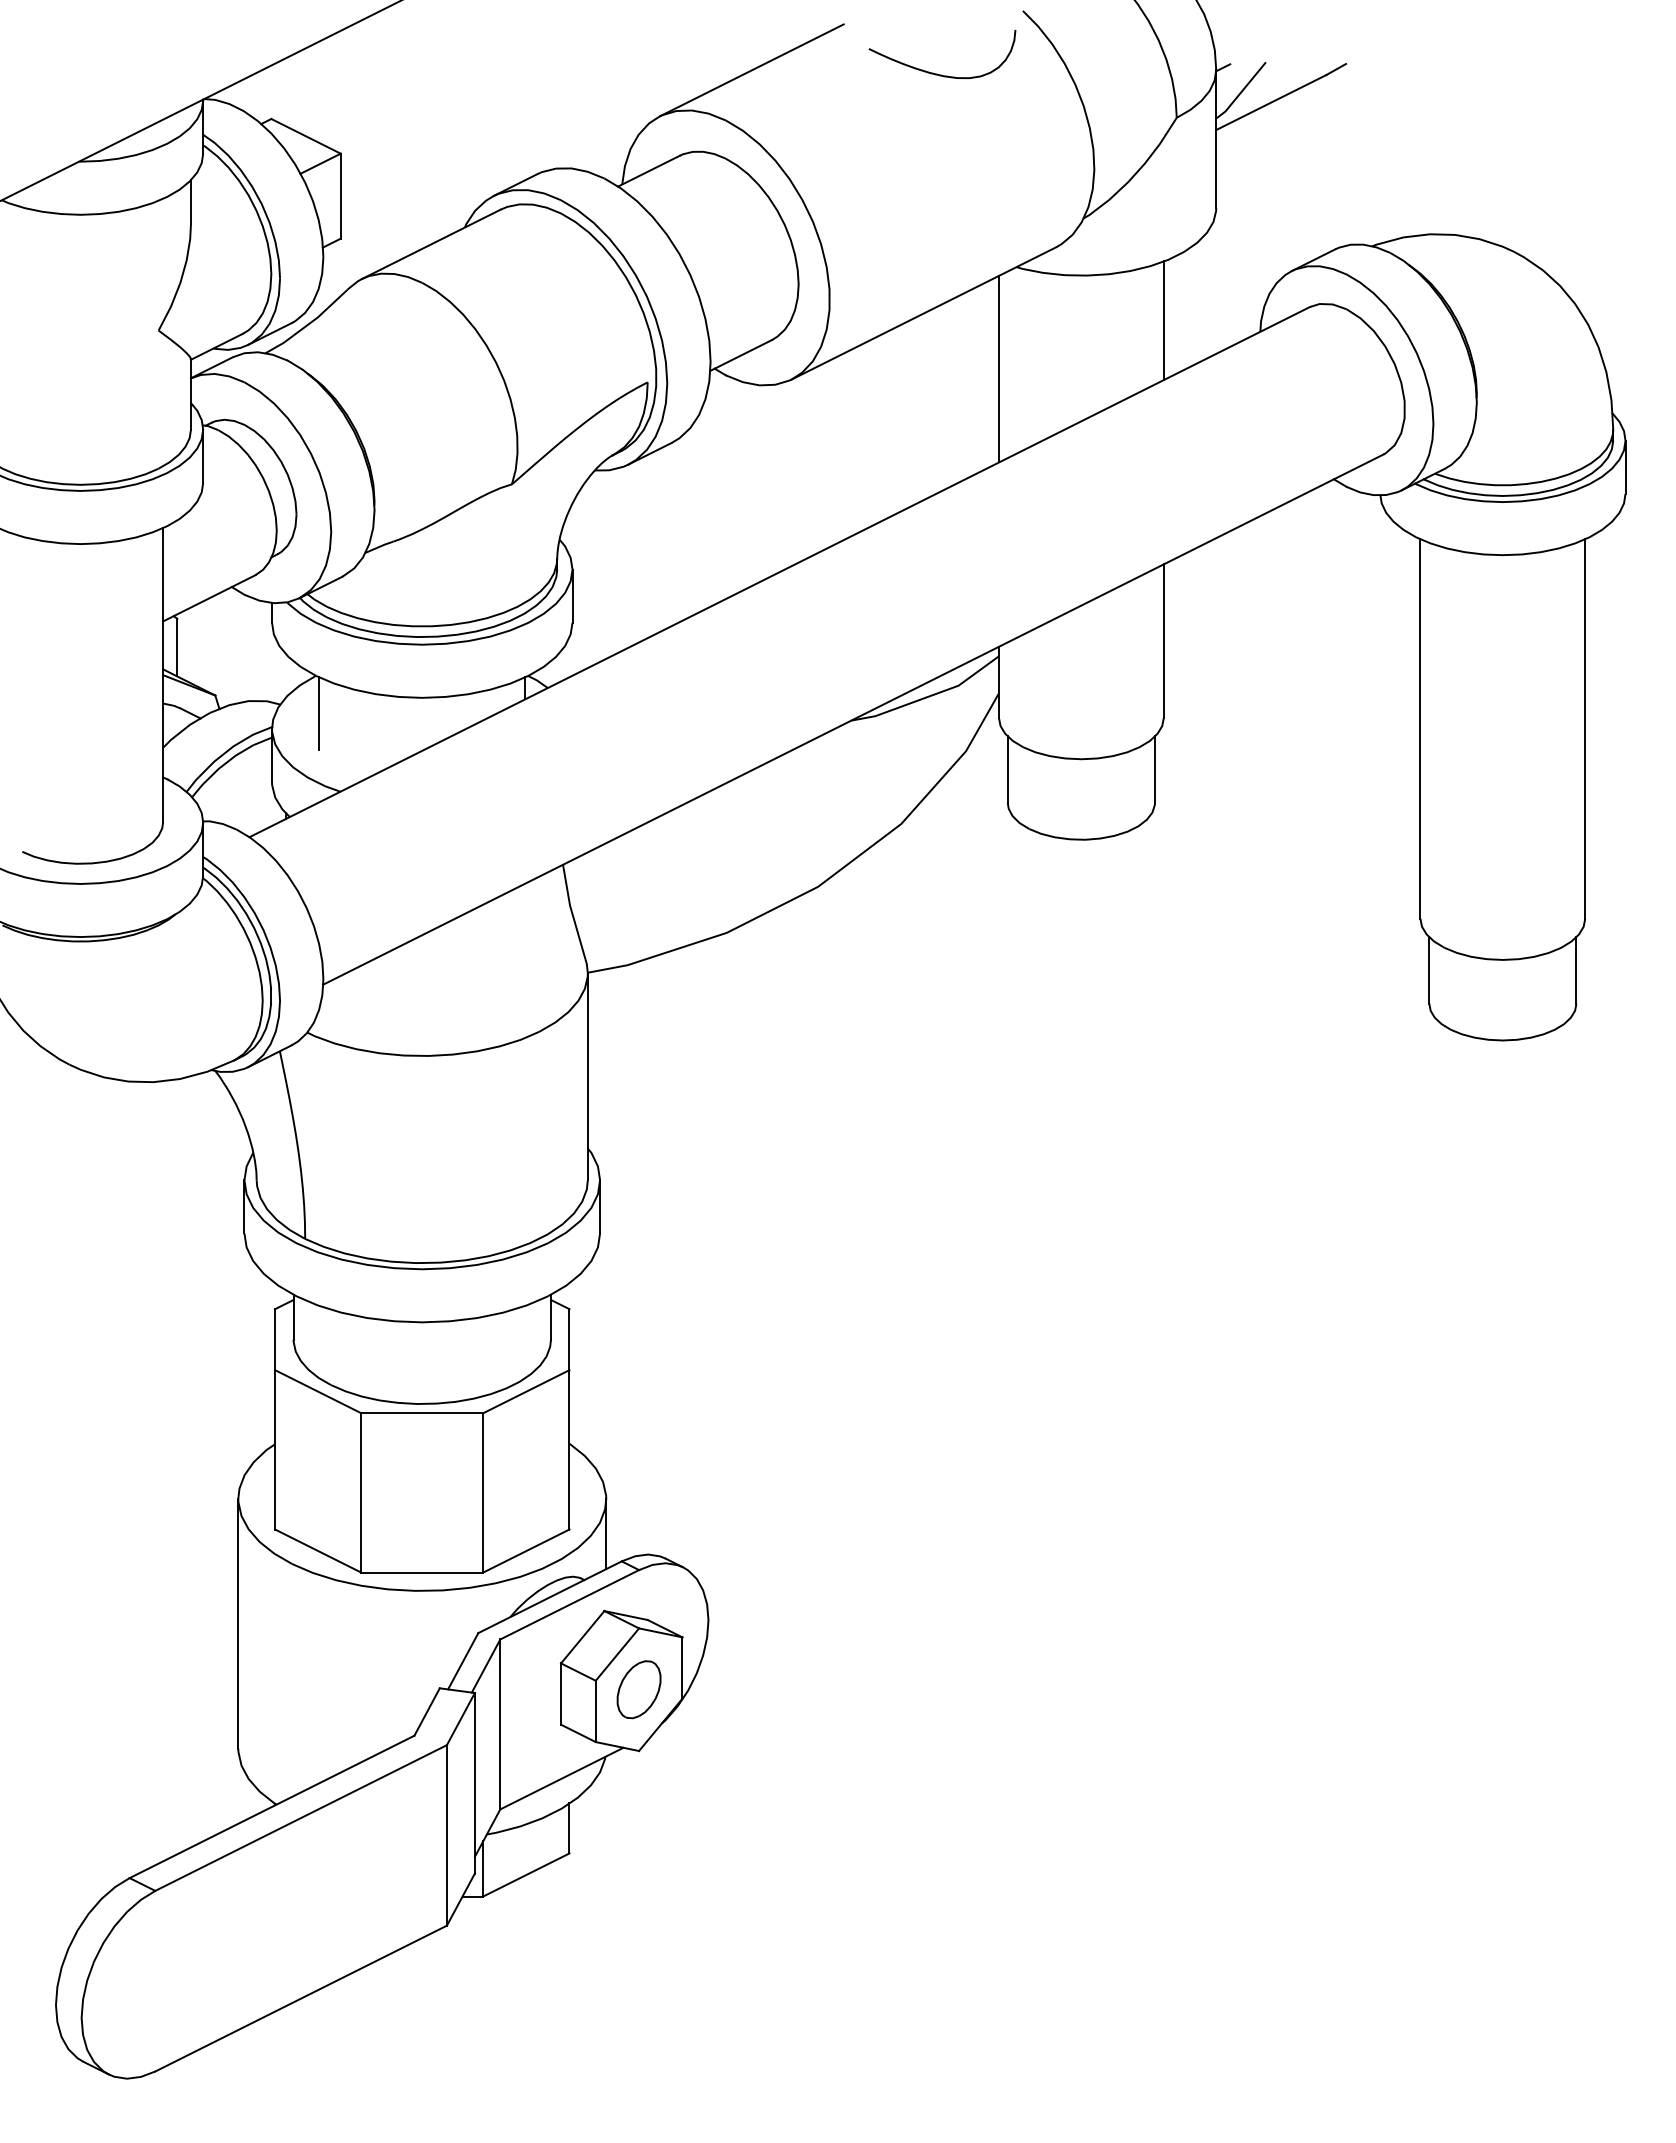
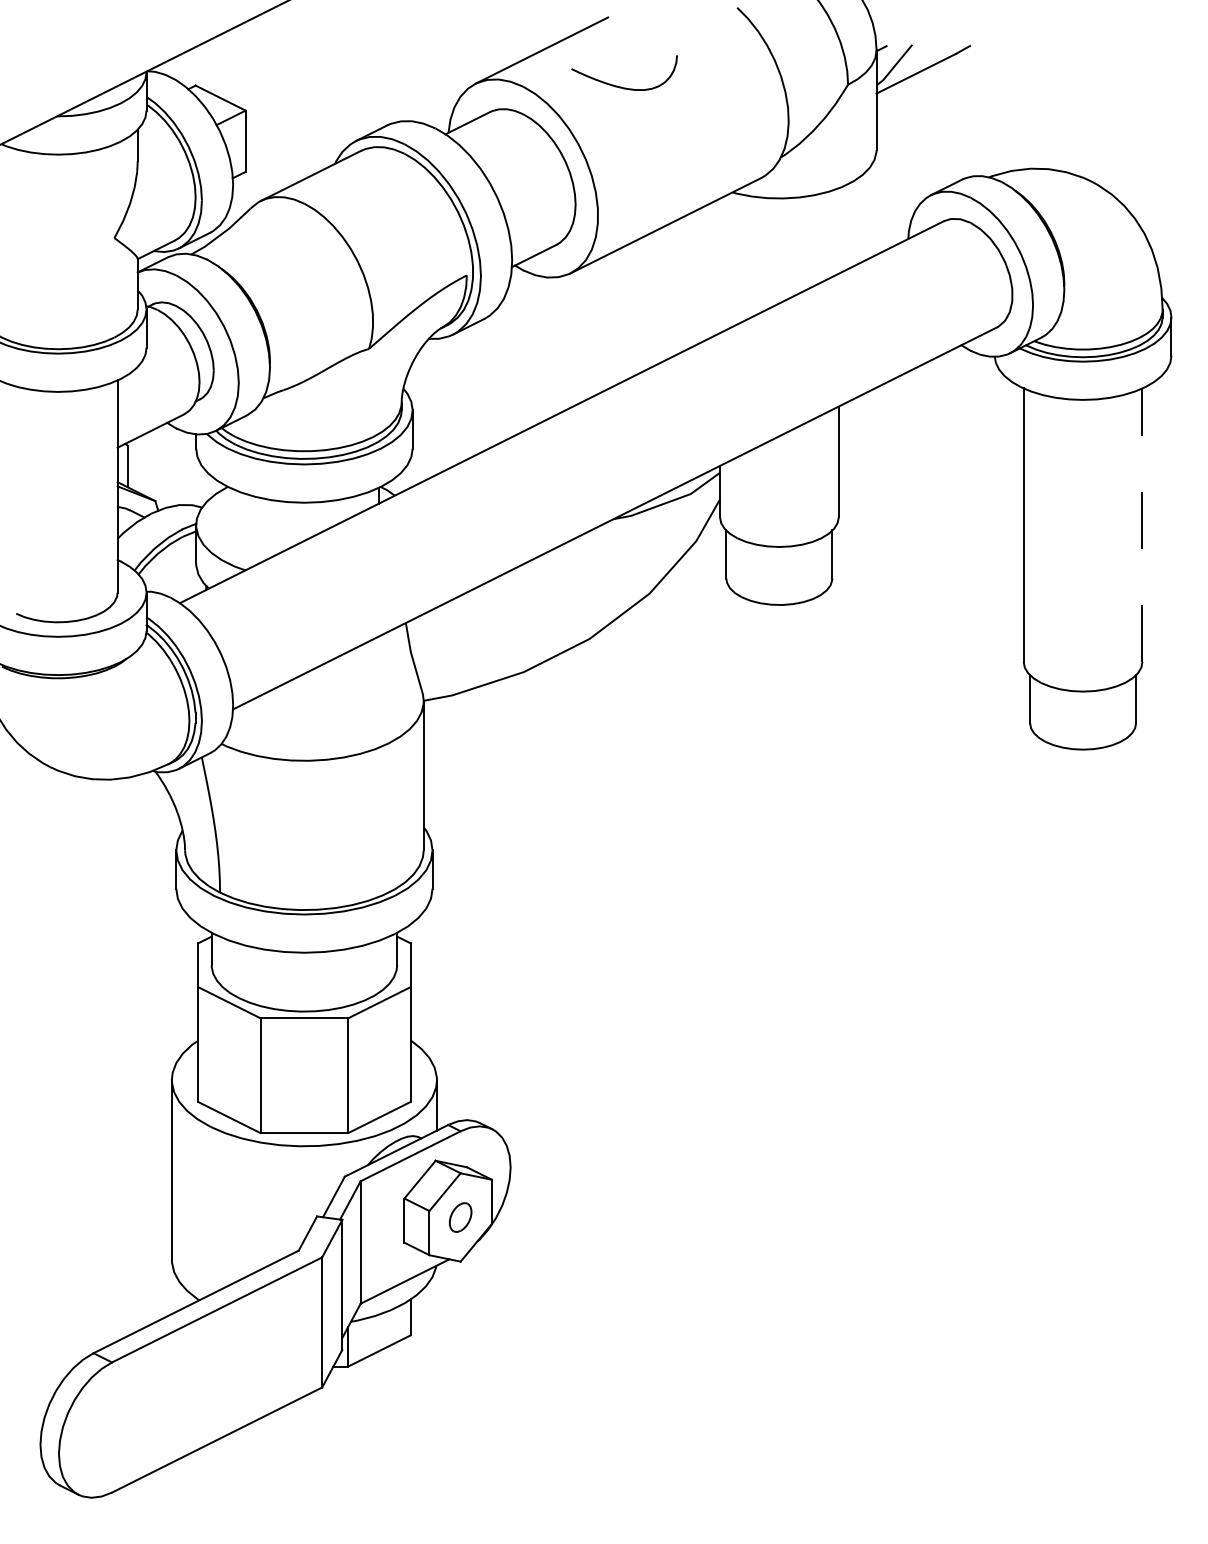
curve: (937, 73) -> (620, 86), moved
line: (1163, 320) -> (838, 230), removed
line: (998, 368) -> (719, 265), removed
line: (319, 713) -> (230, 514), removed
line: (1585, 728) -> (1142, 524), solid -> dashed
part: (638, 1689) -> (460, 1217), size x0.7

